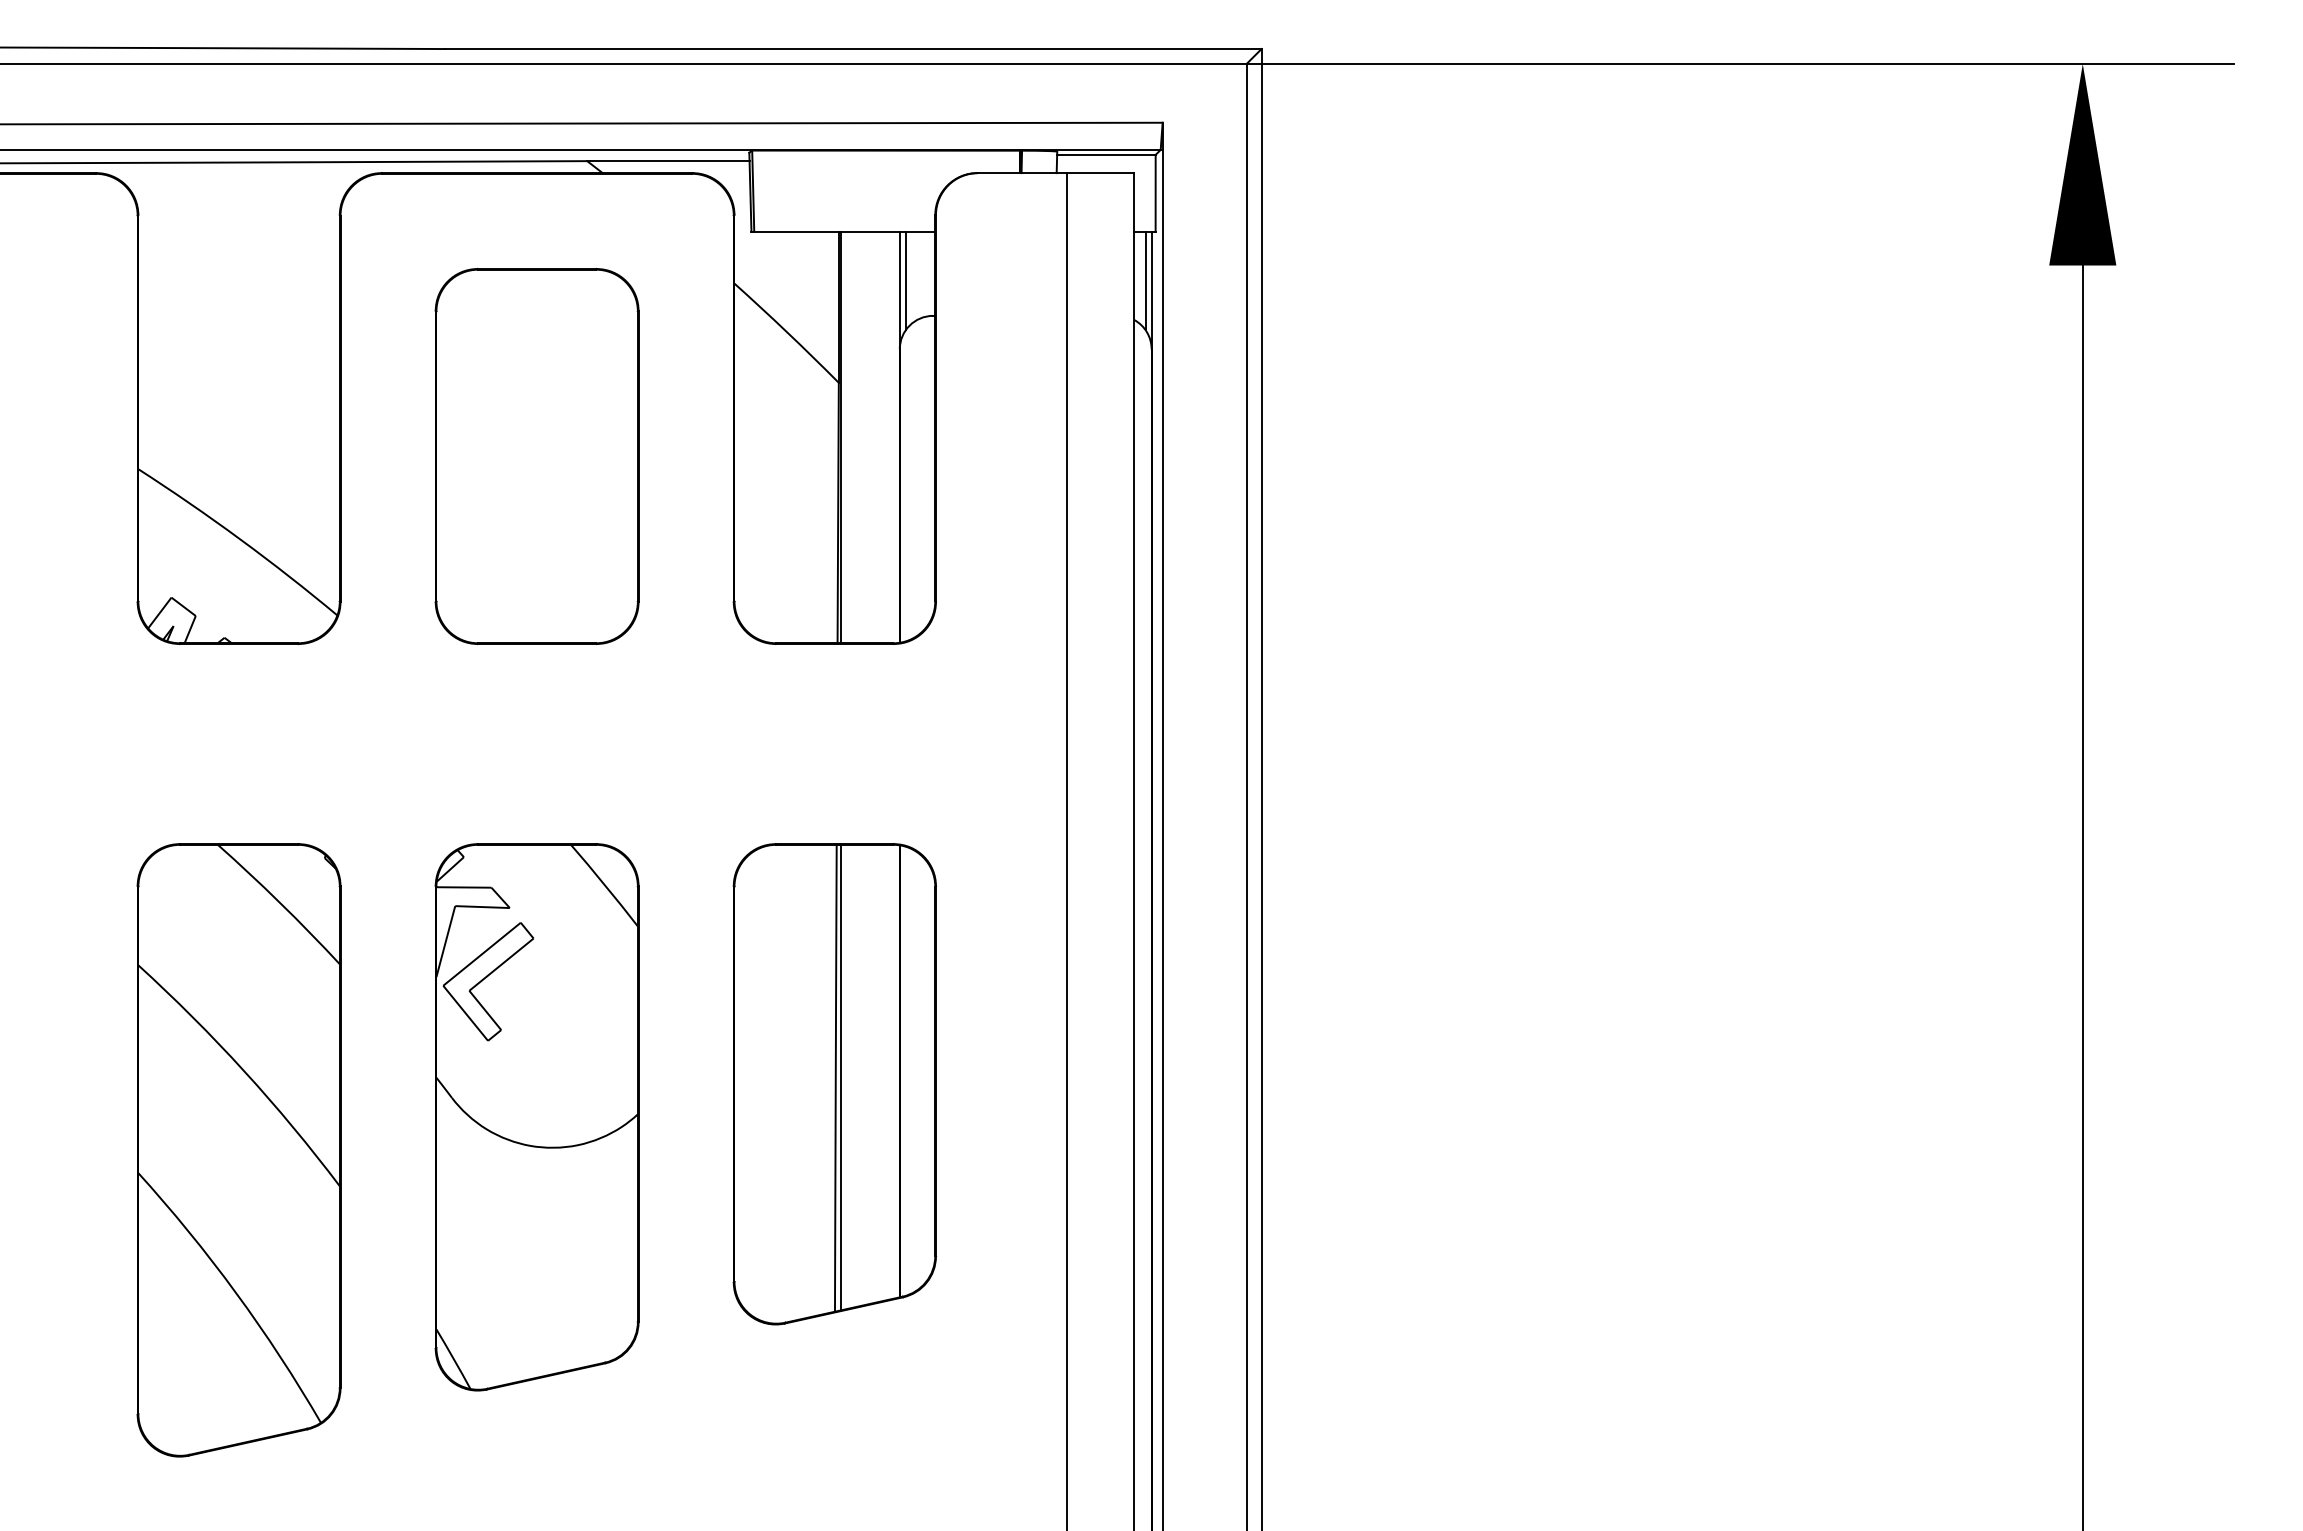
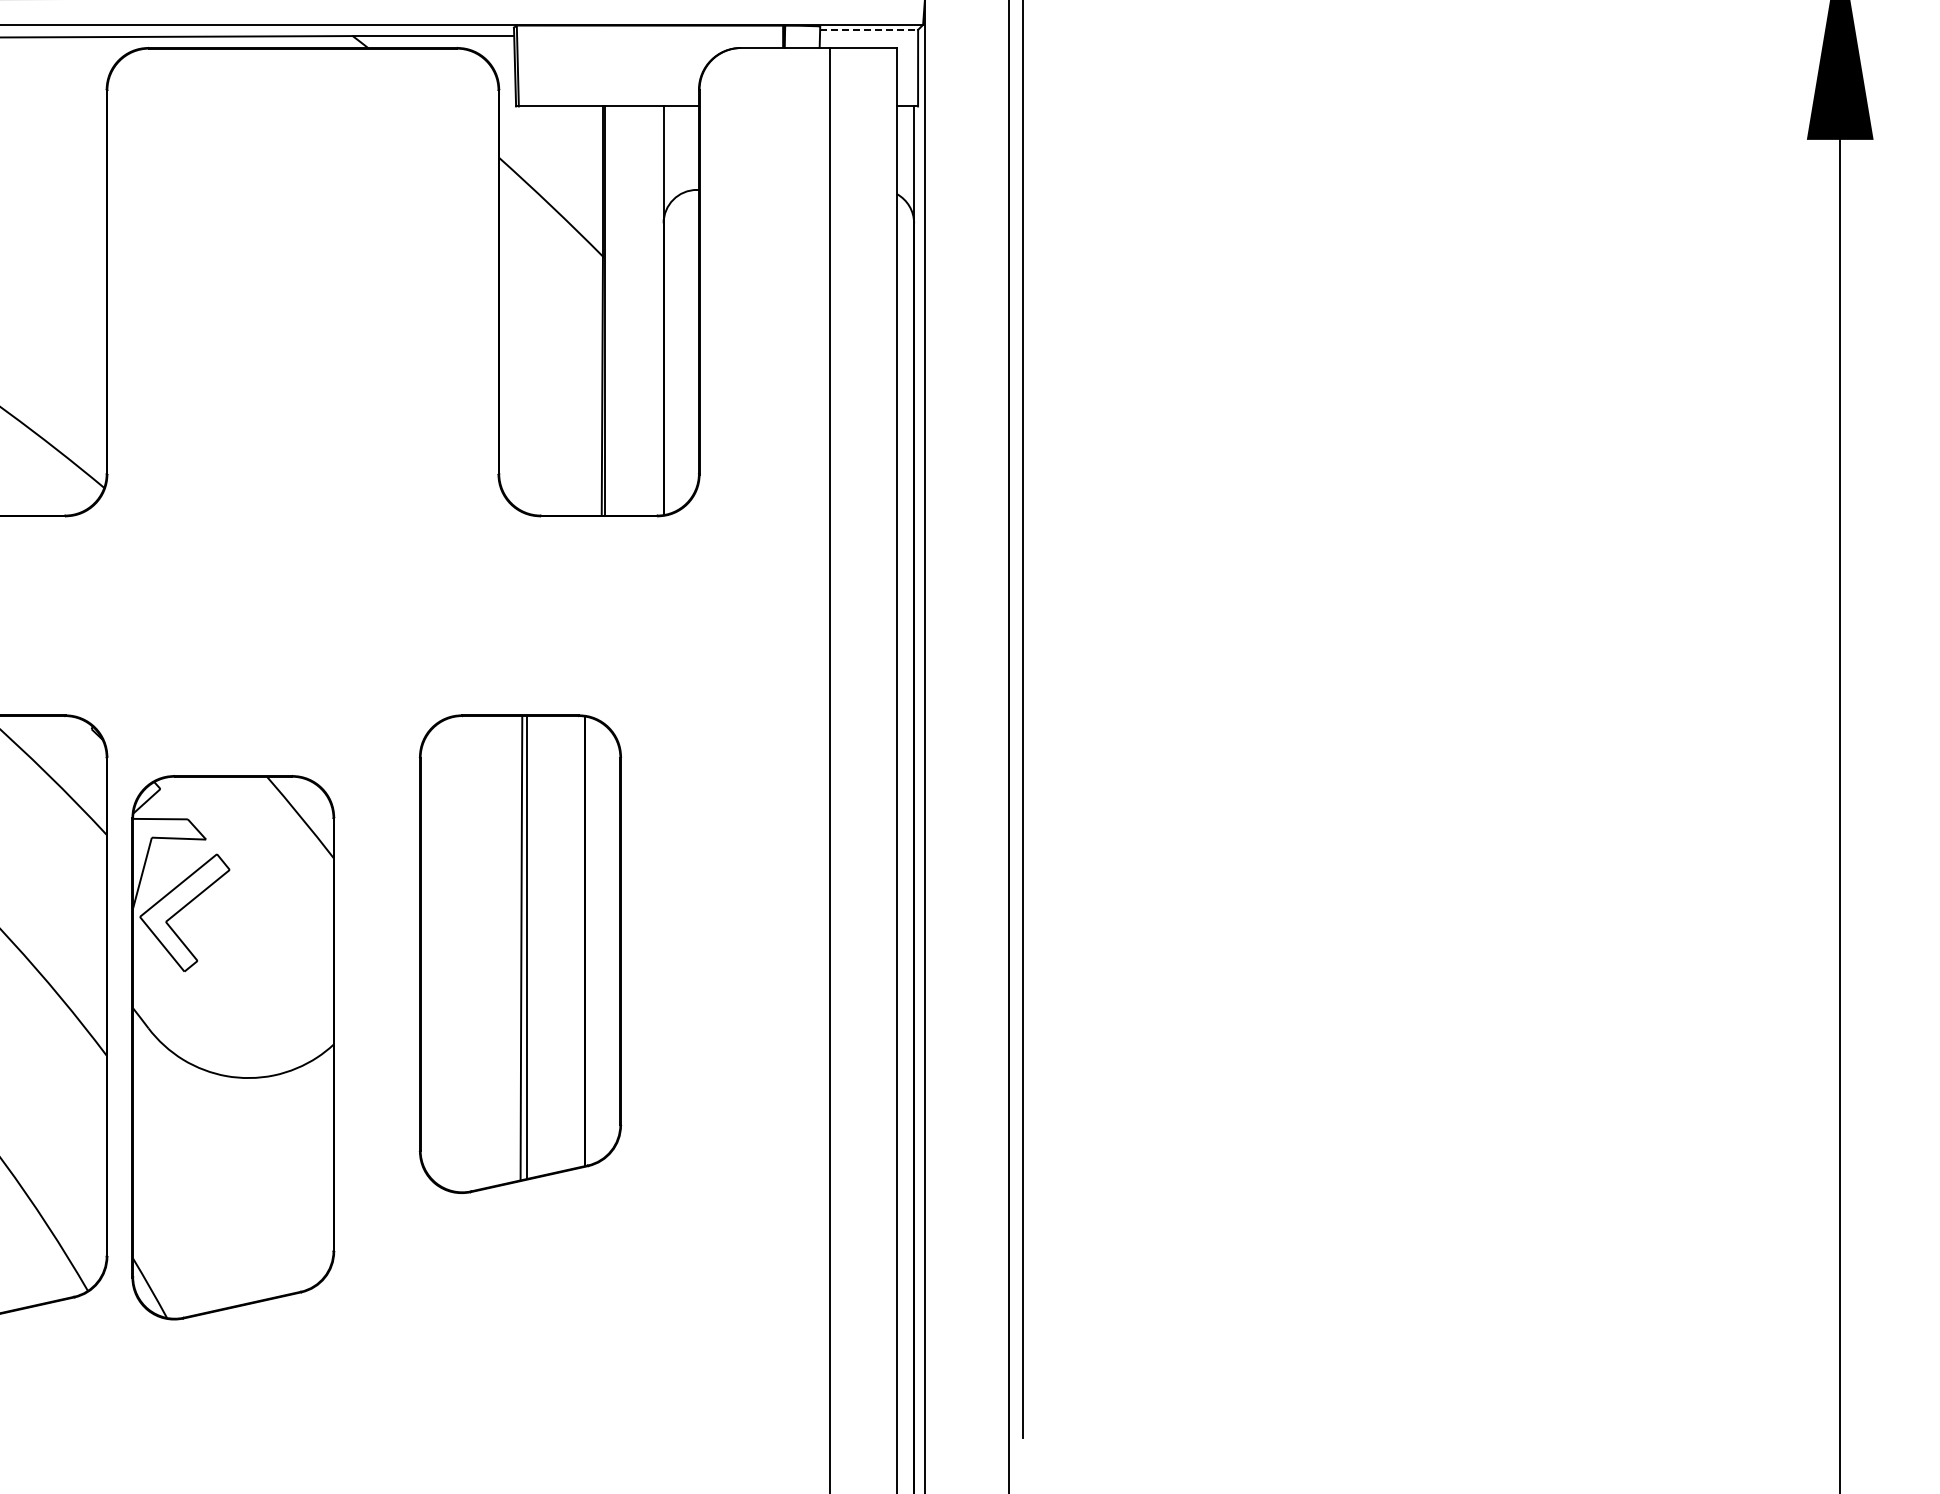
line: (1106, 154) -> (869, 29), solid -> dashed
line: (905, 280) -> (669, 154), removed
line: (1145, 280) -> (908, 154), removed
part: (536, 456) -> (302, 329), removed
part: (834, 1084) -> (520, 954), moved
part: (536, 1117) -> (232, 1047), moved

